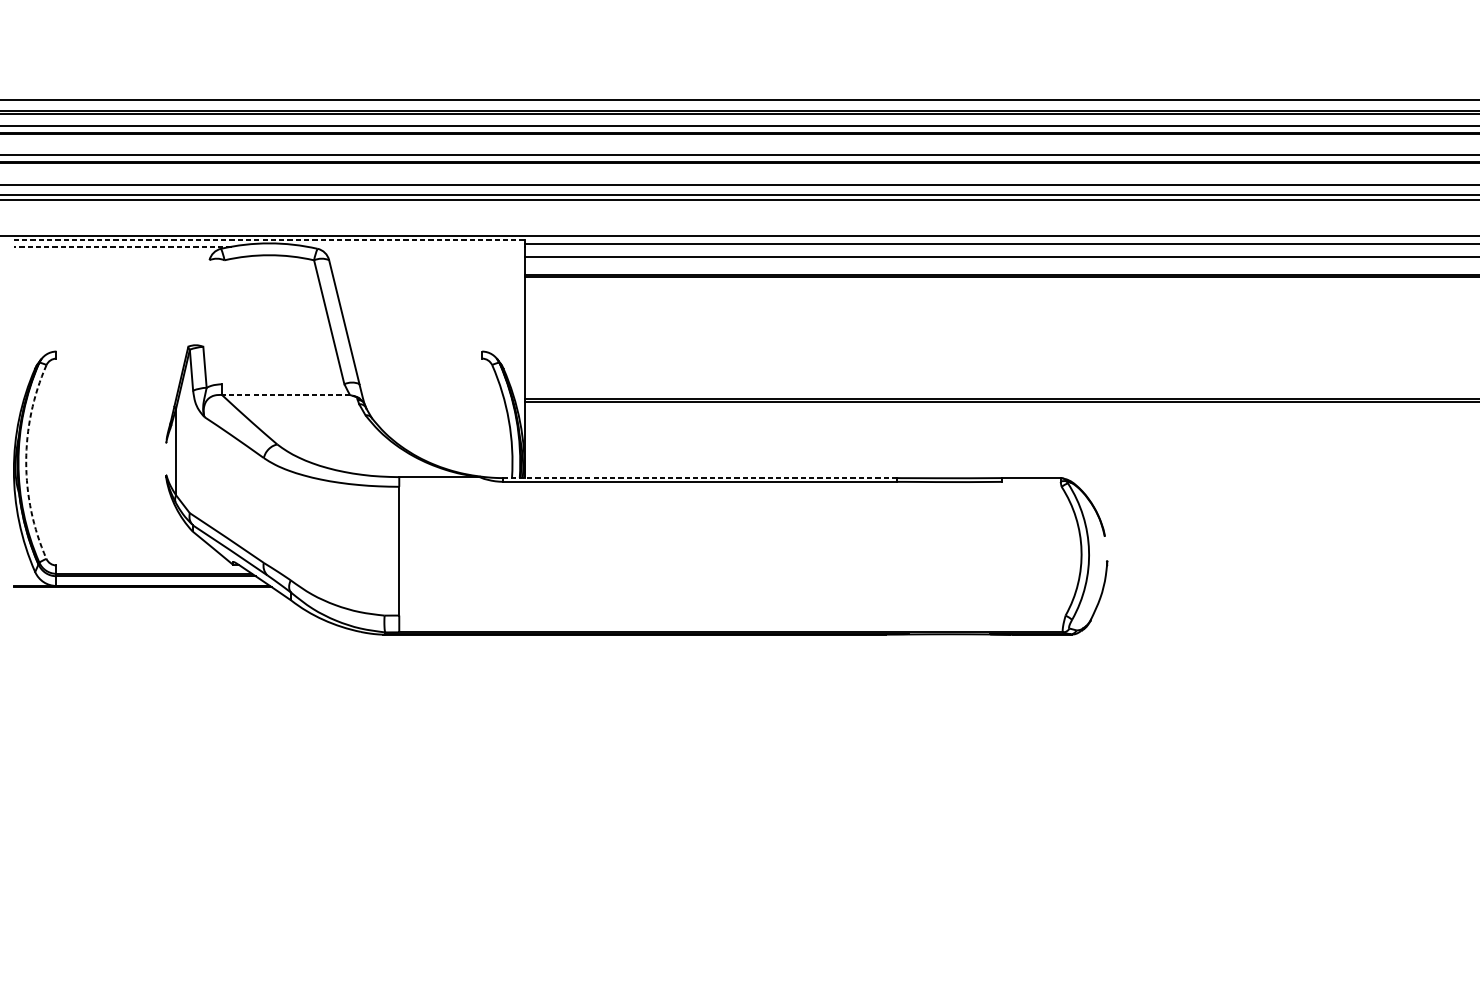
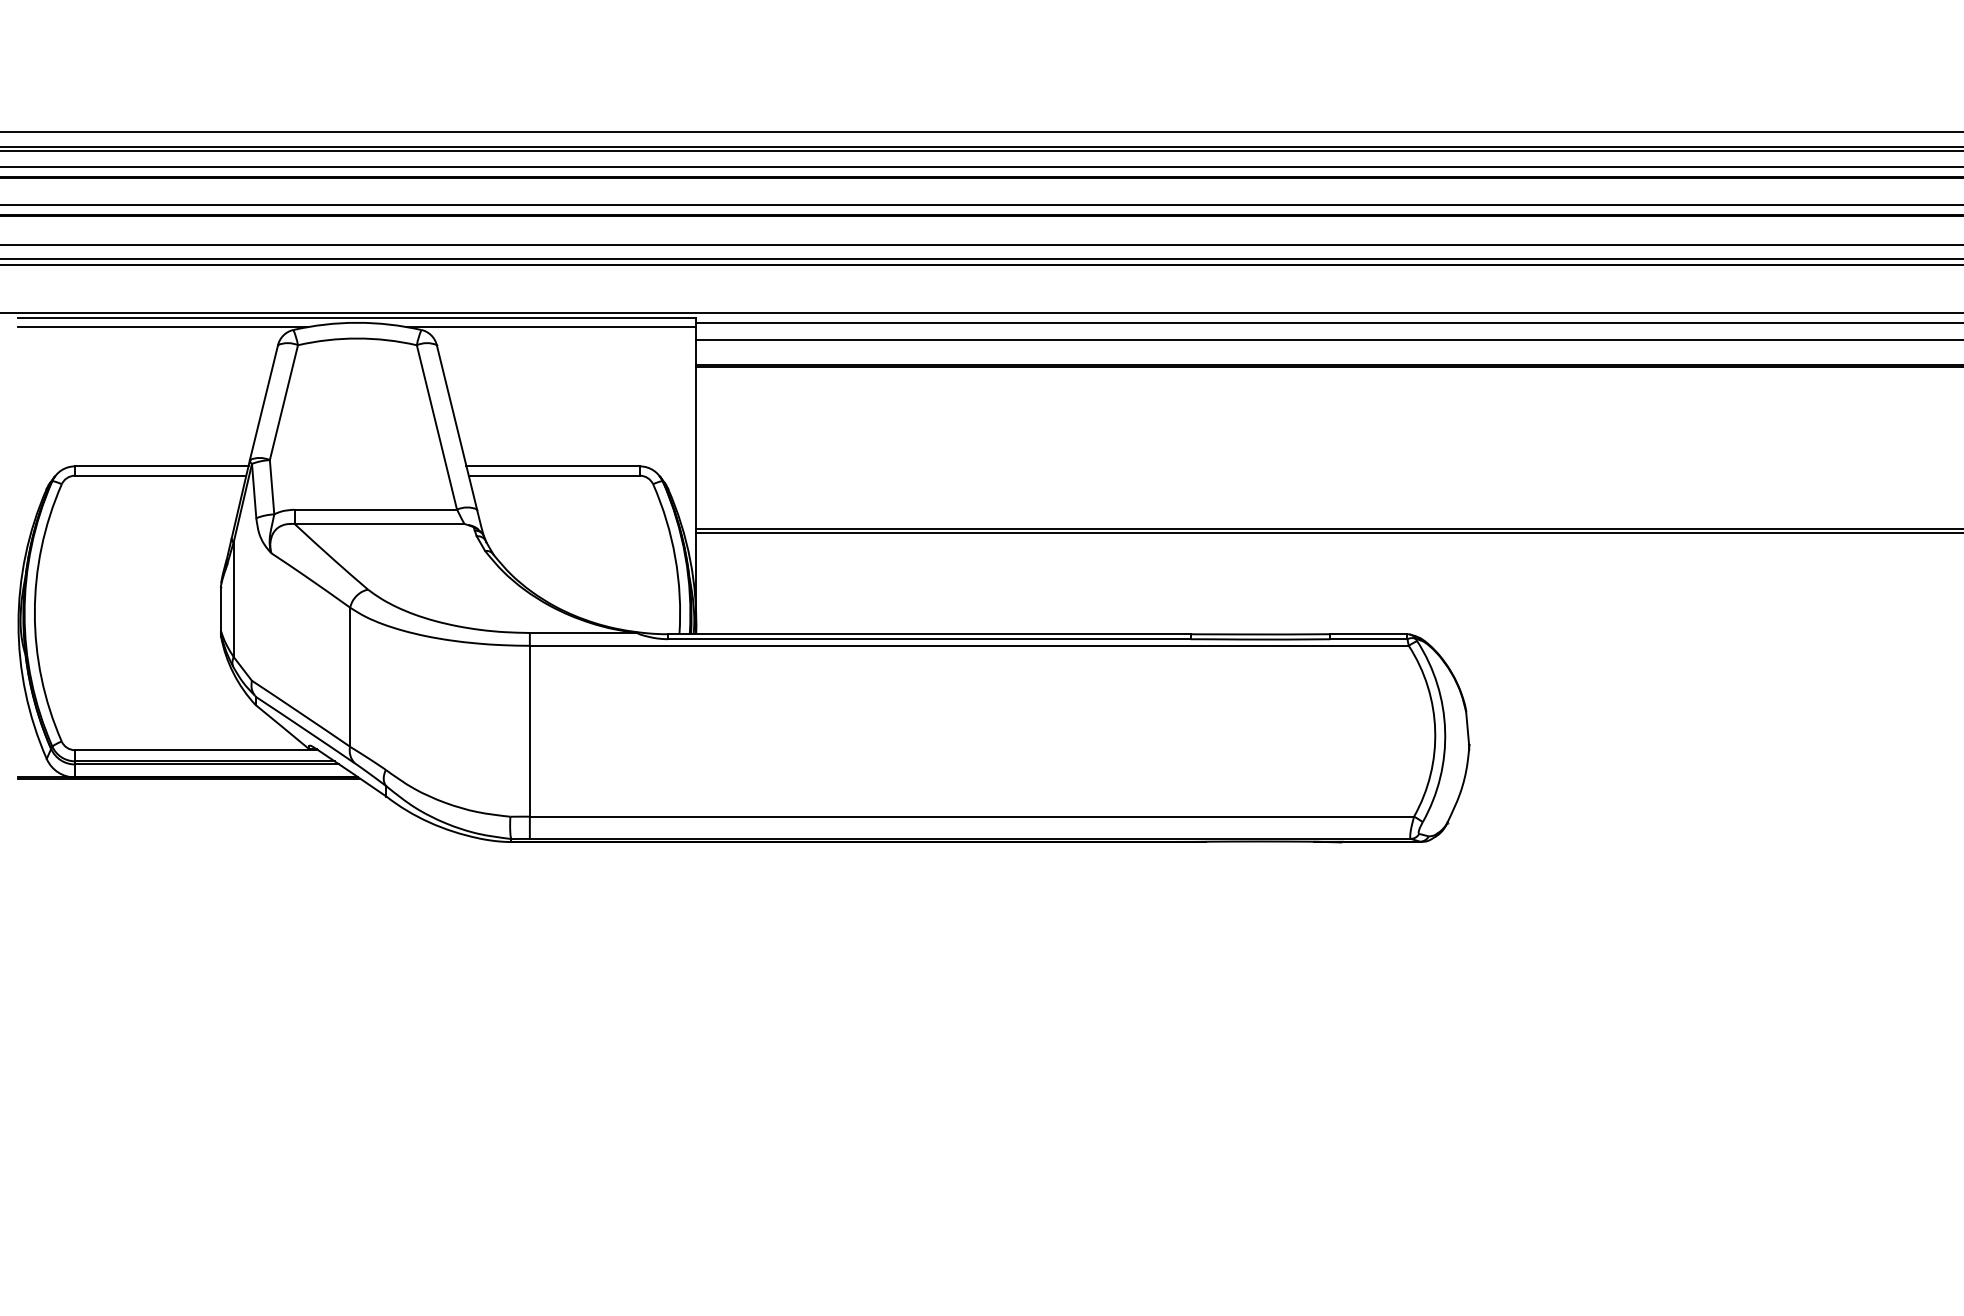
line: (269, 239) -> (357, 317), dashed -> solid
line: (122, 246) -> (162, 327), dashed -> solid
line: (415, 246) -> (551, 327), added
line: (198, 303) -> (263, 402), added
line: (213, 303) -> (283, 402), added
line: (121, 351) -> (161, 466), added
line: (416, 351) -> (552, 466), added
line: (120, 358) -> (160, 475), added
line: (417, 358) -> (553, 475), added
line: (282, 384) -> (375, 509), added
line: (285, 394) -> (379, 523), dashed -> solid
line: (166, 458) -> (220, 608), added
arc: (25, 461) -> (34, 612), dashed -> solid
line: (699, 478) -> (928, 634), dashed -> solid
line: (1031, 482) -> (1368, 639), added
line: (729, 486) -> (968, 645), added
line: (264, 509) -> (350, 676), added
line: (1105, 549) -> (1467, 728), added
line: (148, 565) -> (196, 750), added
line: (732, 615) -> (971, 816), added

